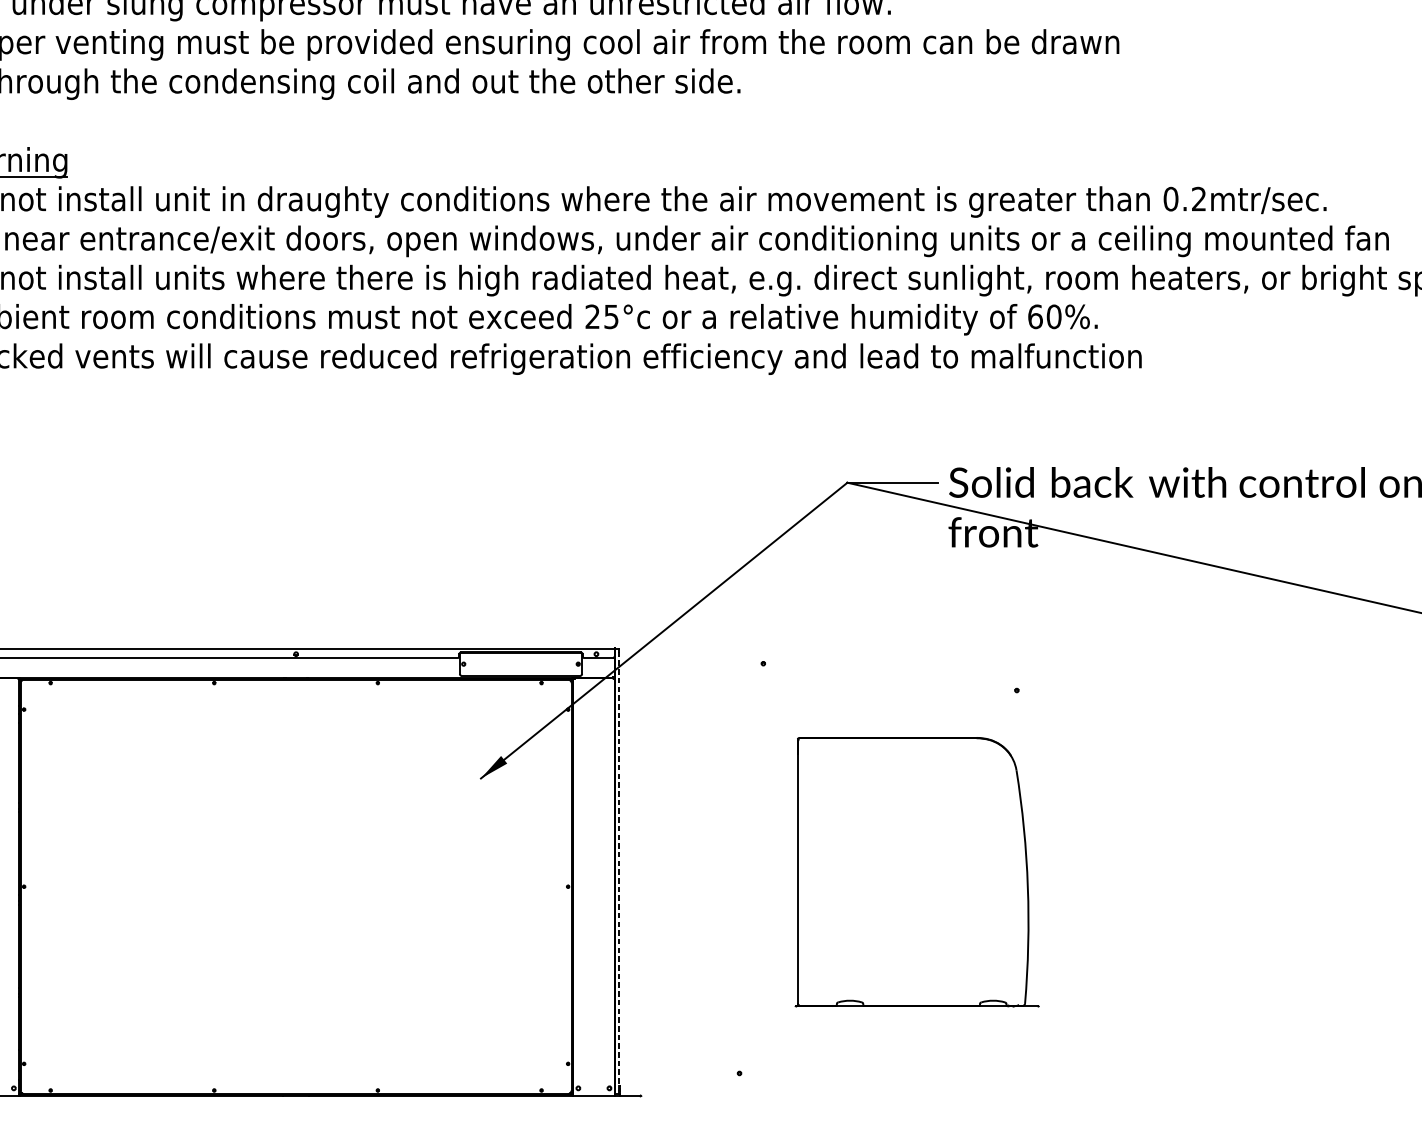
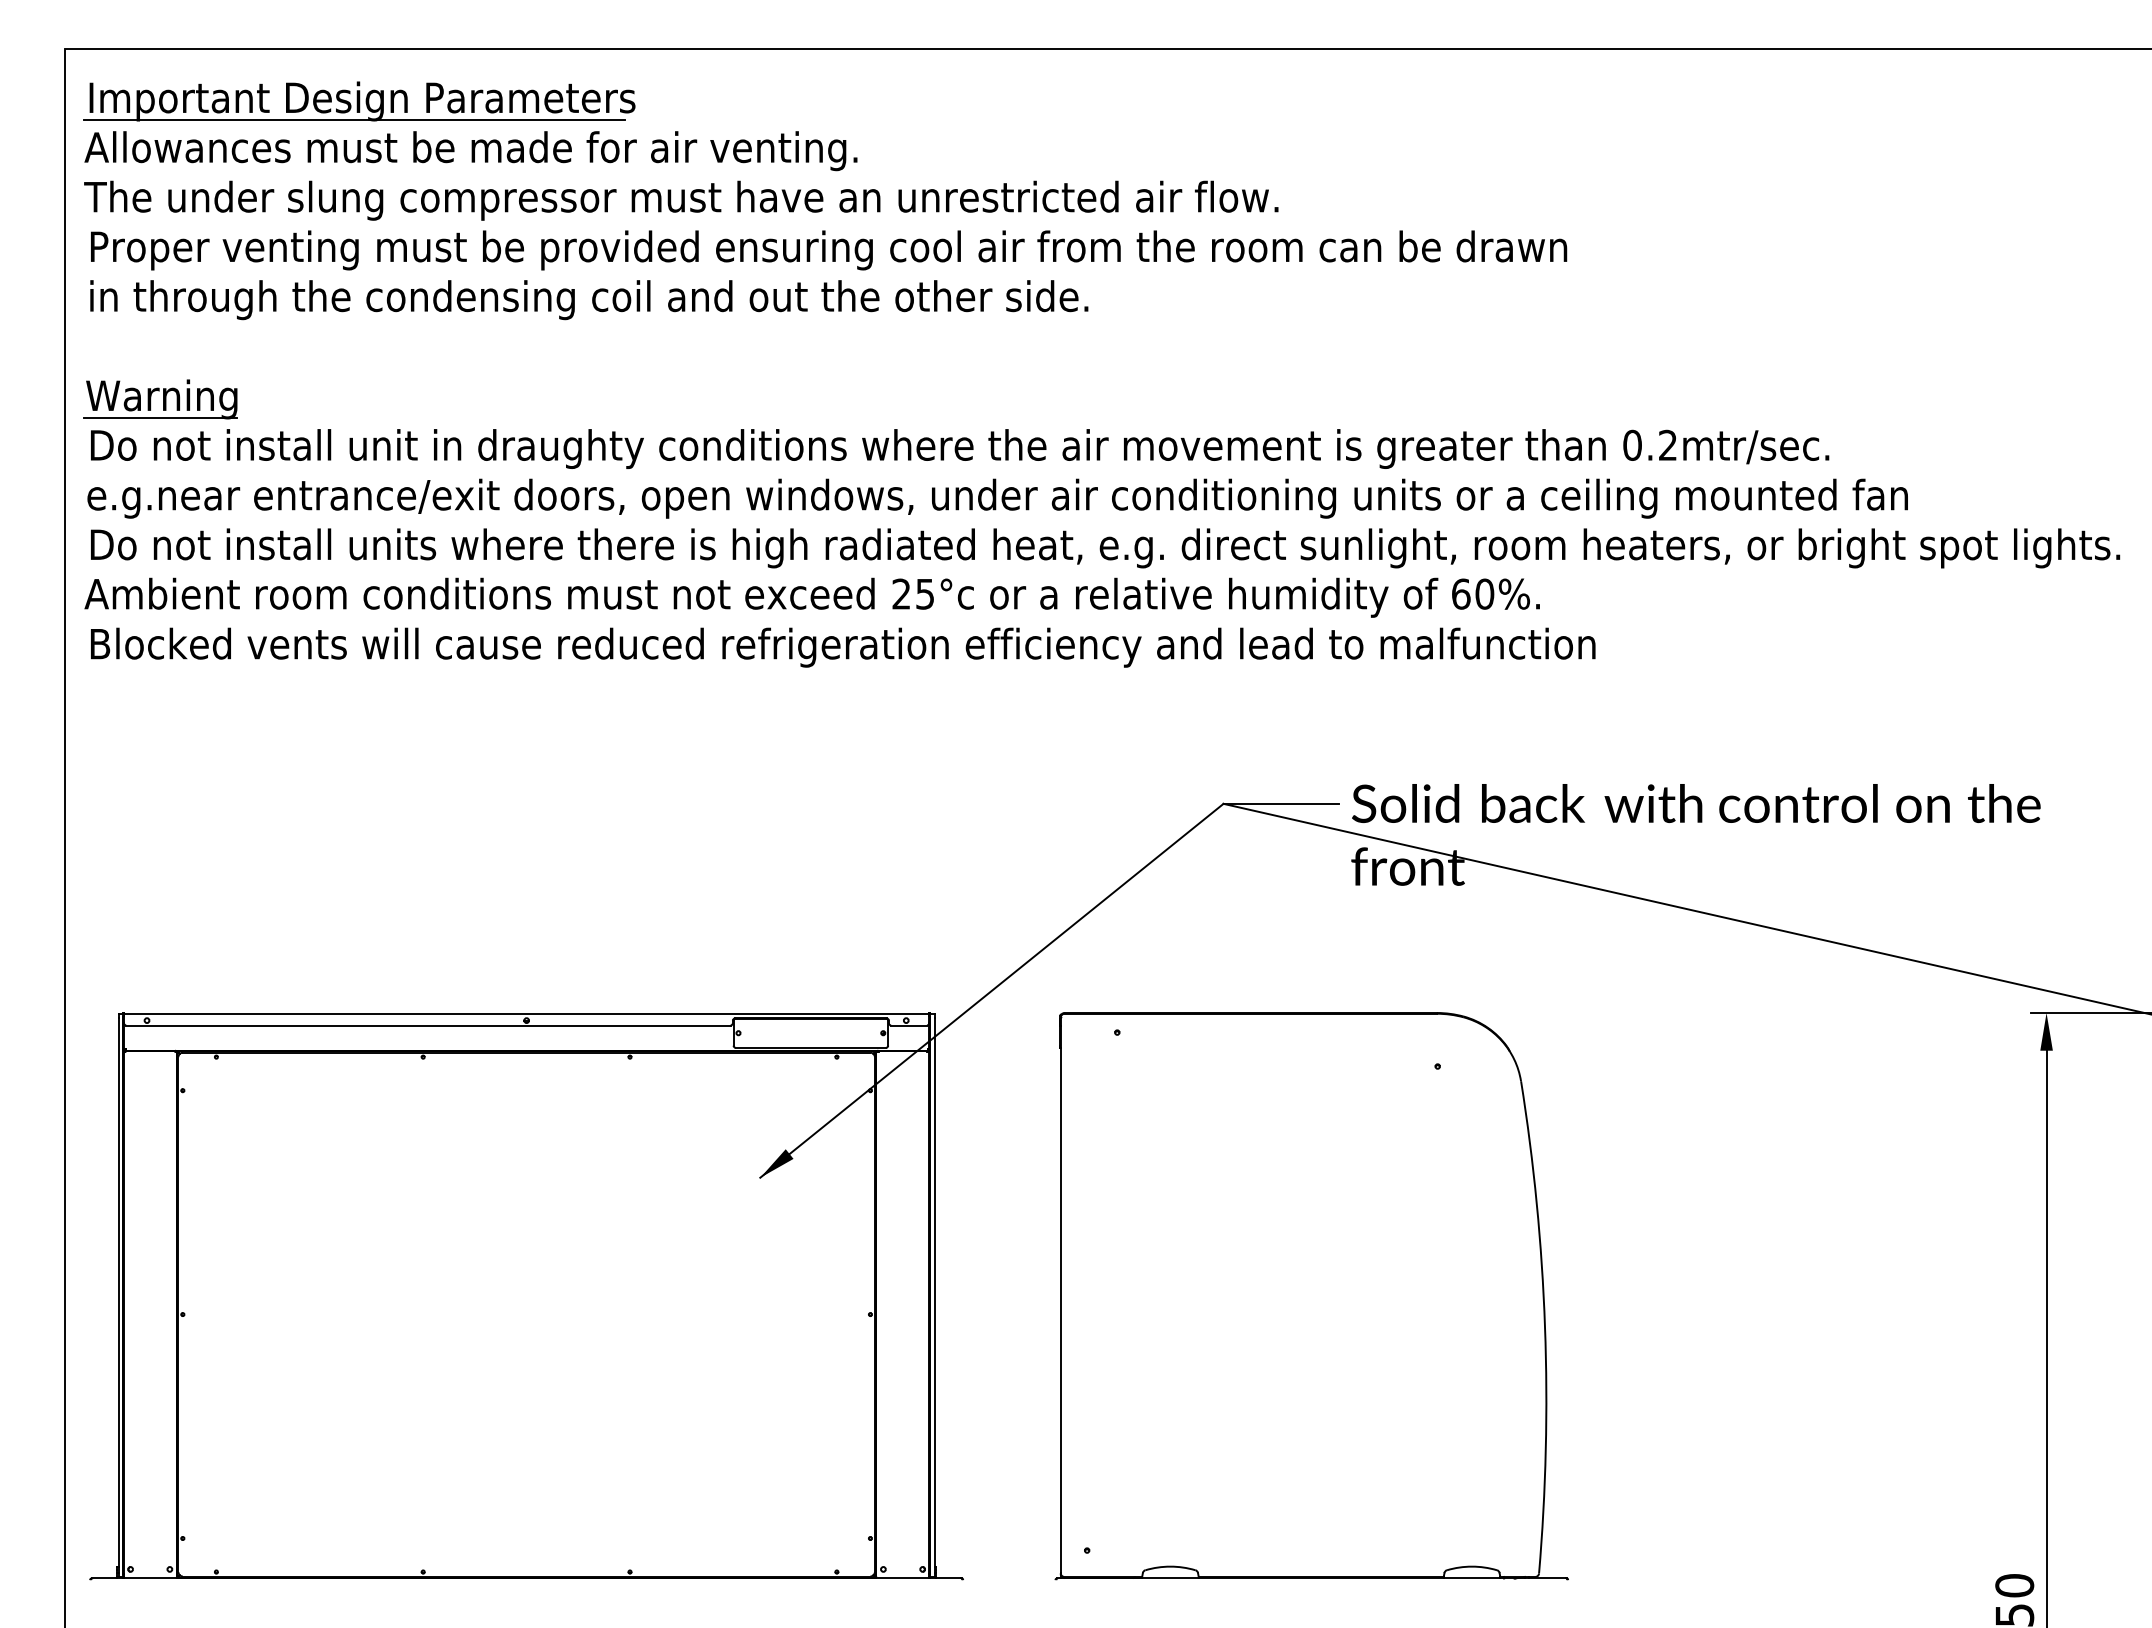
line: (618, 871) -> (934, 1295), dashed -> solid
part: (917, 872) -> (1311, 1296), size x1.67

